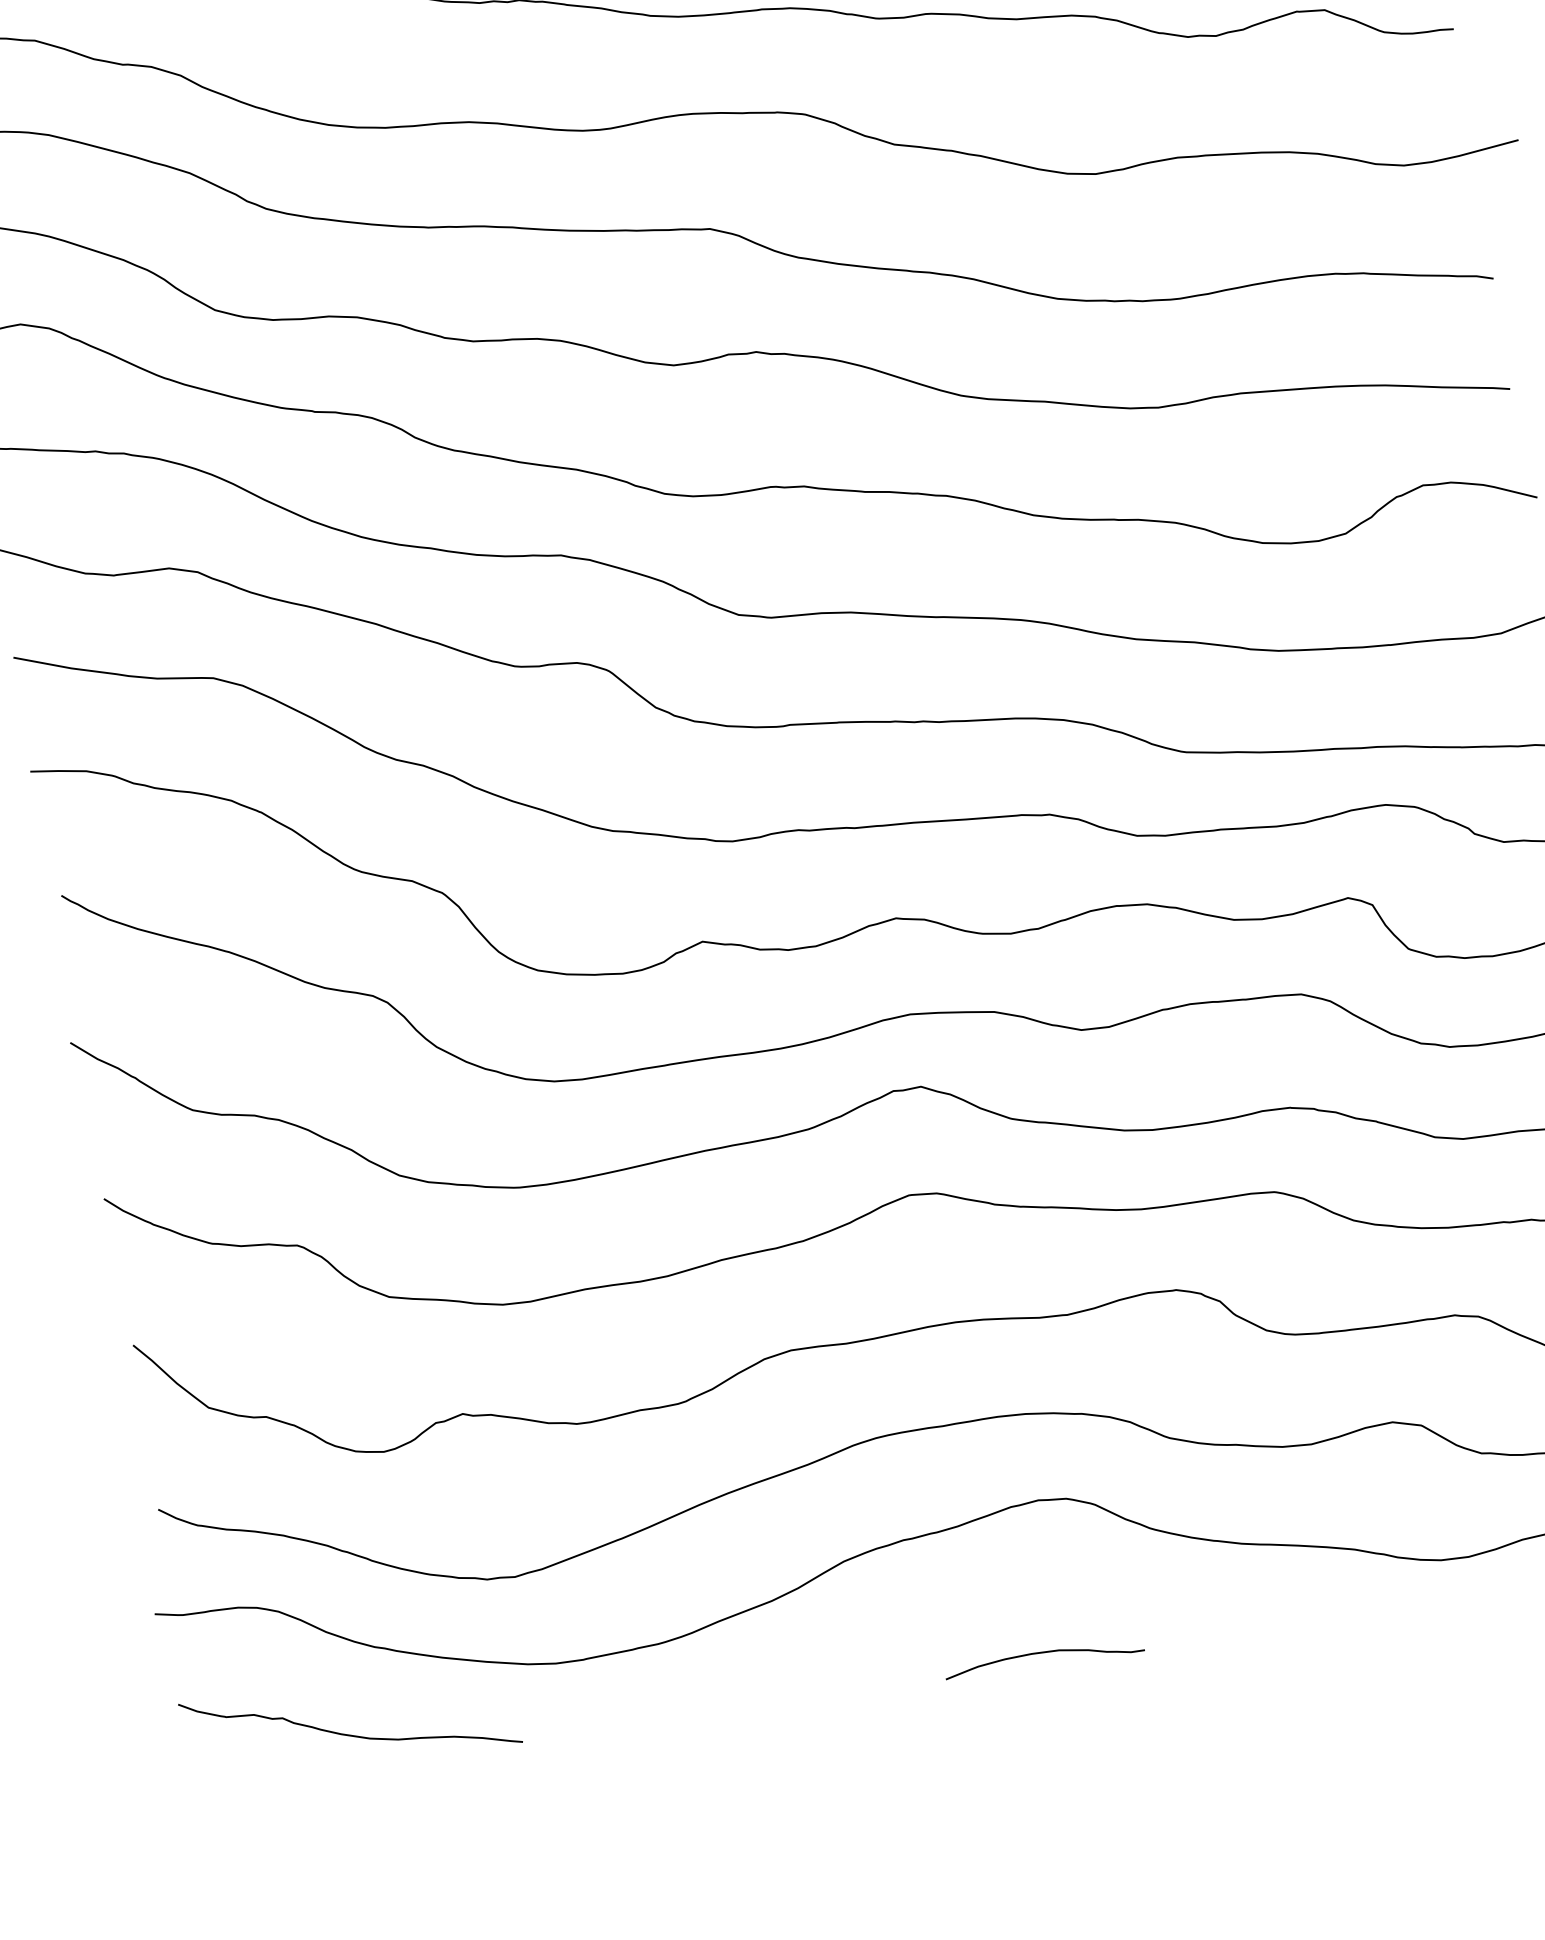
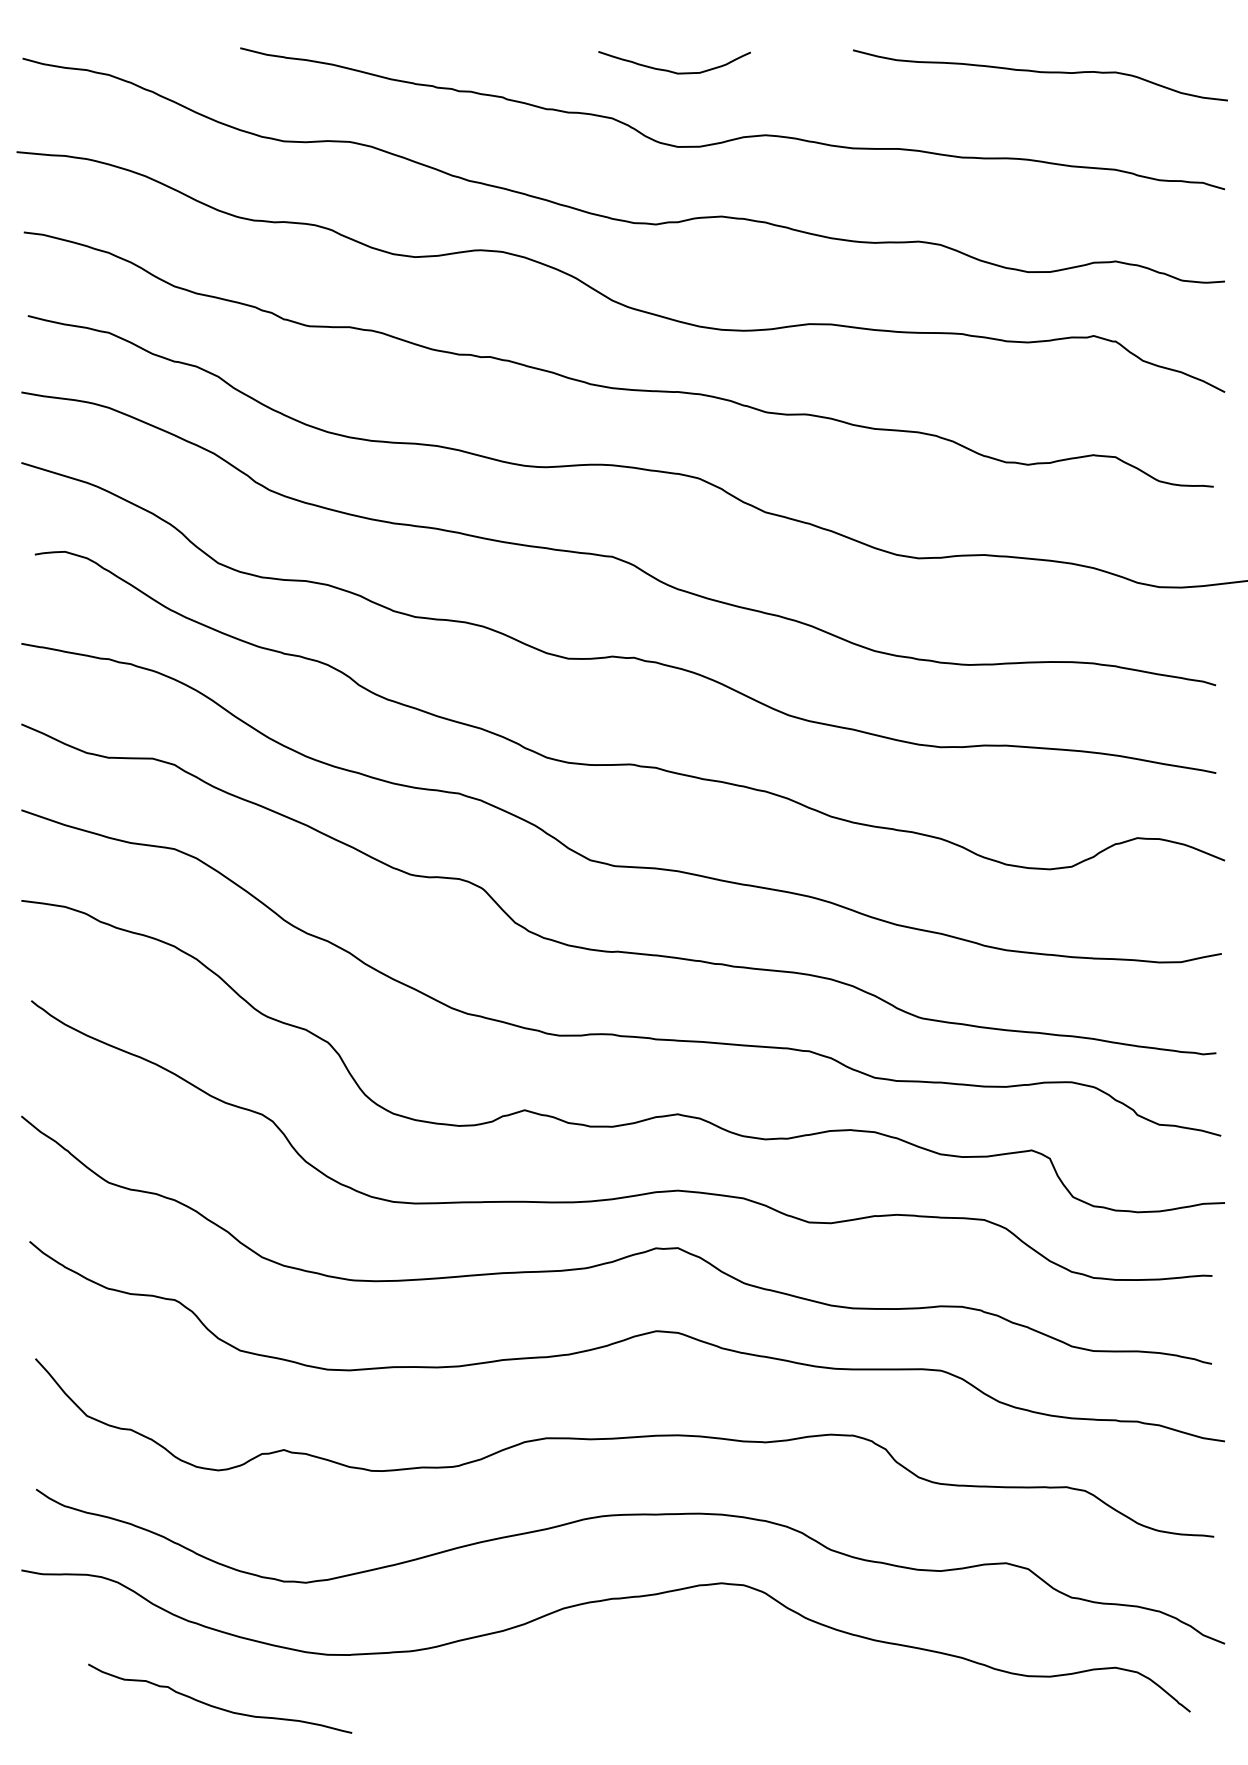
curve: (1043, 1652) -> (708, 1702), removed
curve: (347, 1733) -> (216, 1706), moved

